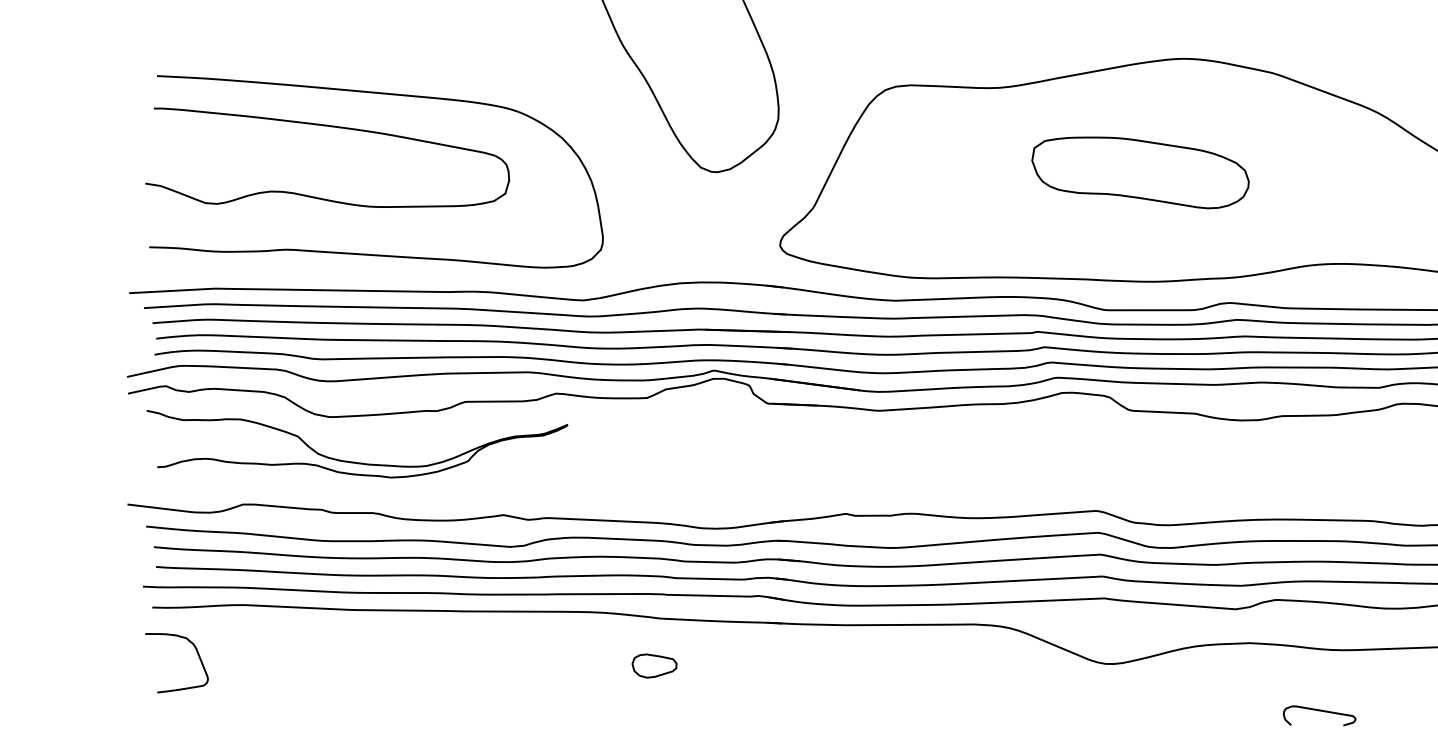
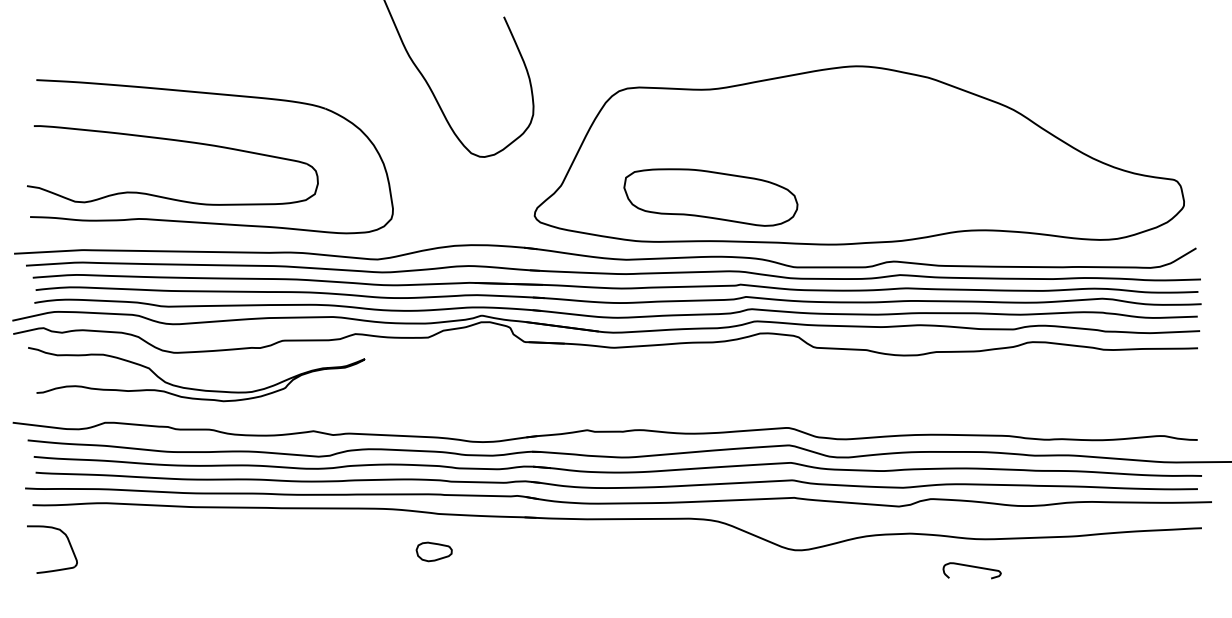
part: (331, 127) -> (175, 141), moved
part: (1140, 172) -> (710, 197), moved
curve: (1318, 711) -> (971, 567), moved

